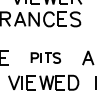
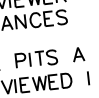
part: (45, 57) -> (36, 58), size x1.43

